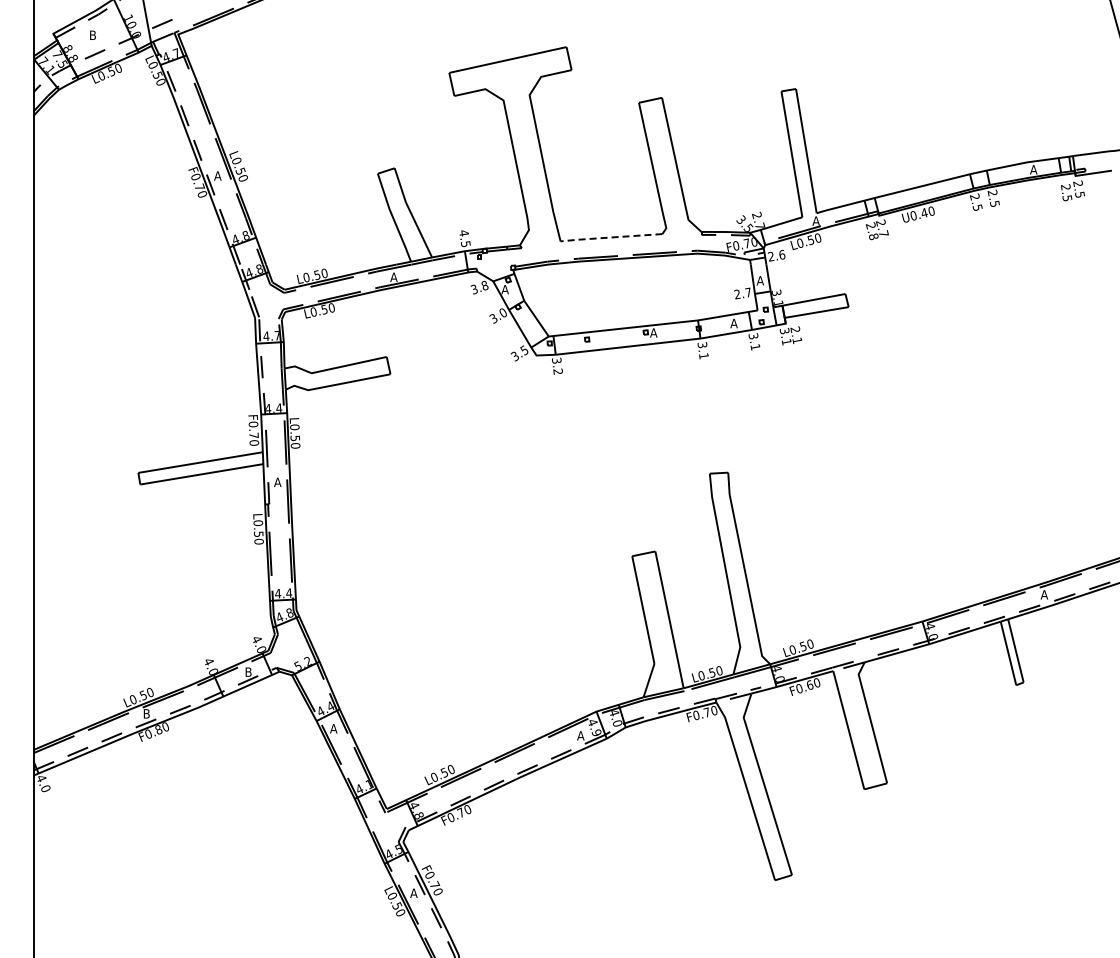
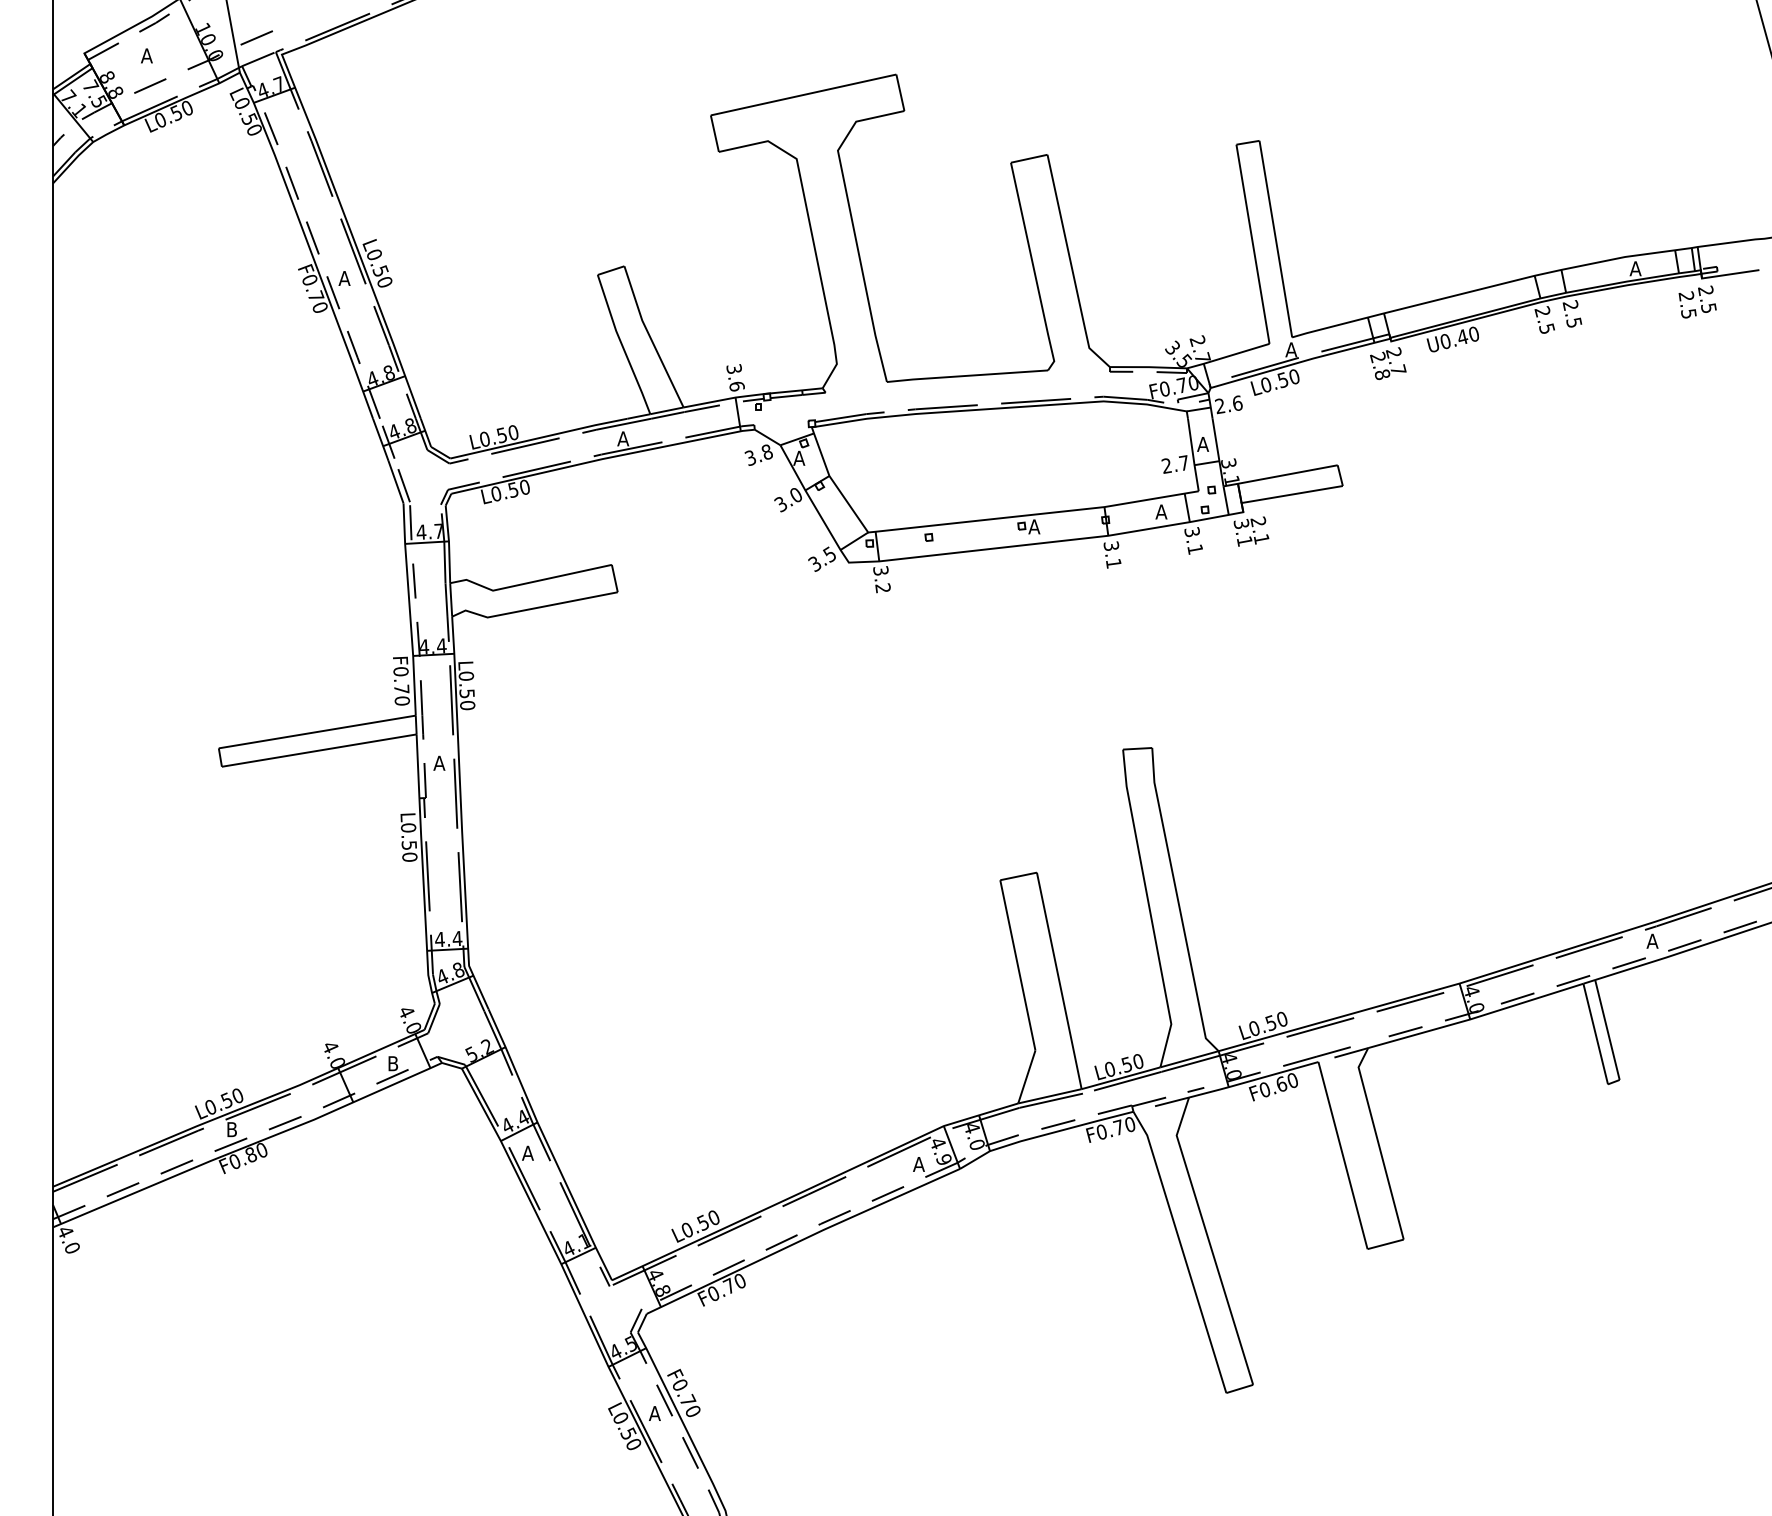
text: (92, 34) -> (146, 54), B -> A
line: (610, 237) -> (965, 375), dashed -> solid
text: (464, 238) -> (734, 377), 4.5 -> 3.6

